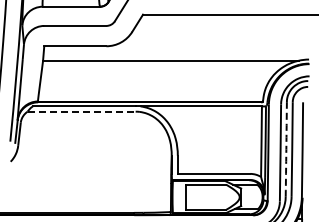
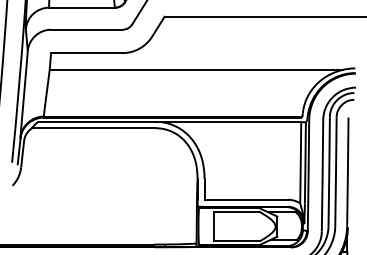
line: (81, 111) -> (93, 128), dashed -> solid
arc: (286, 149) -> (329, 171), dashed -> solid

